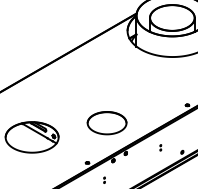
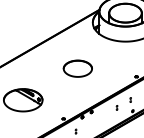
part: (106, 123) -> (77, 69), moved
part: (179, 136) -> (130, 99), added

